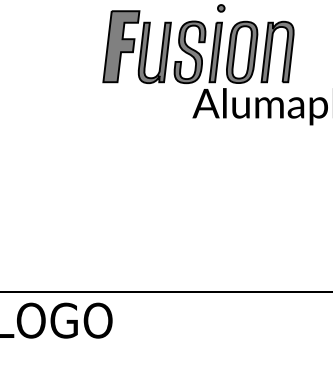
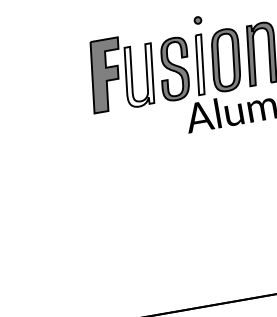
fill: (154, 52) -> (139, 75), removed
fill: (215, 52) -> (199, 64), removed

